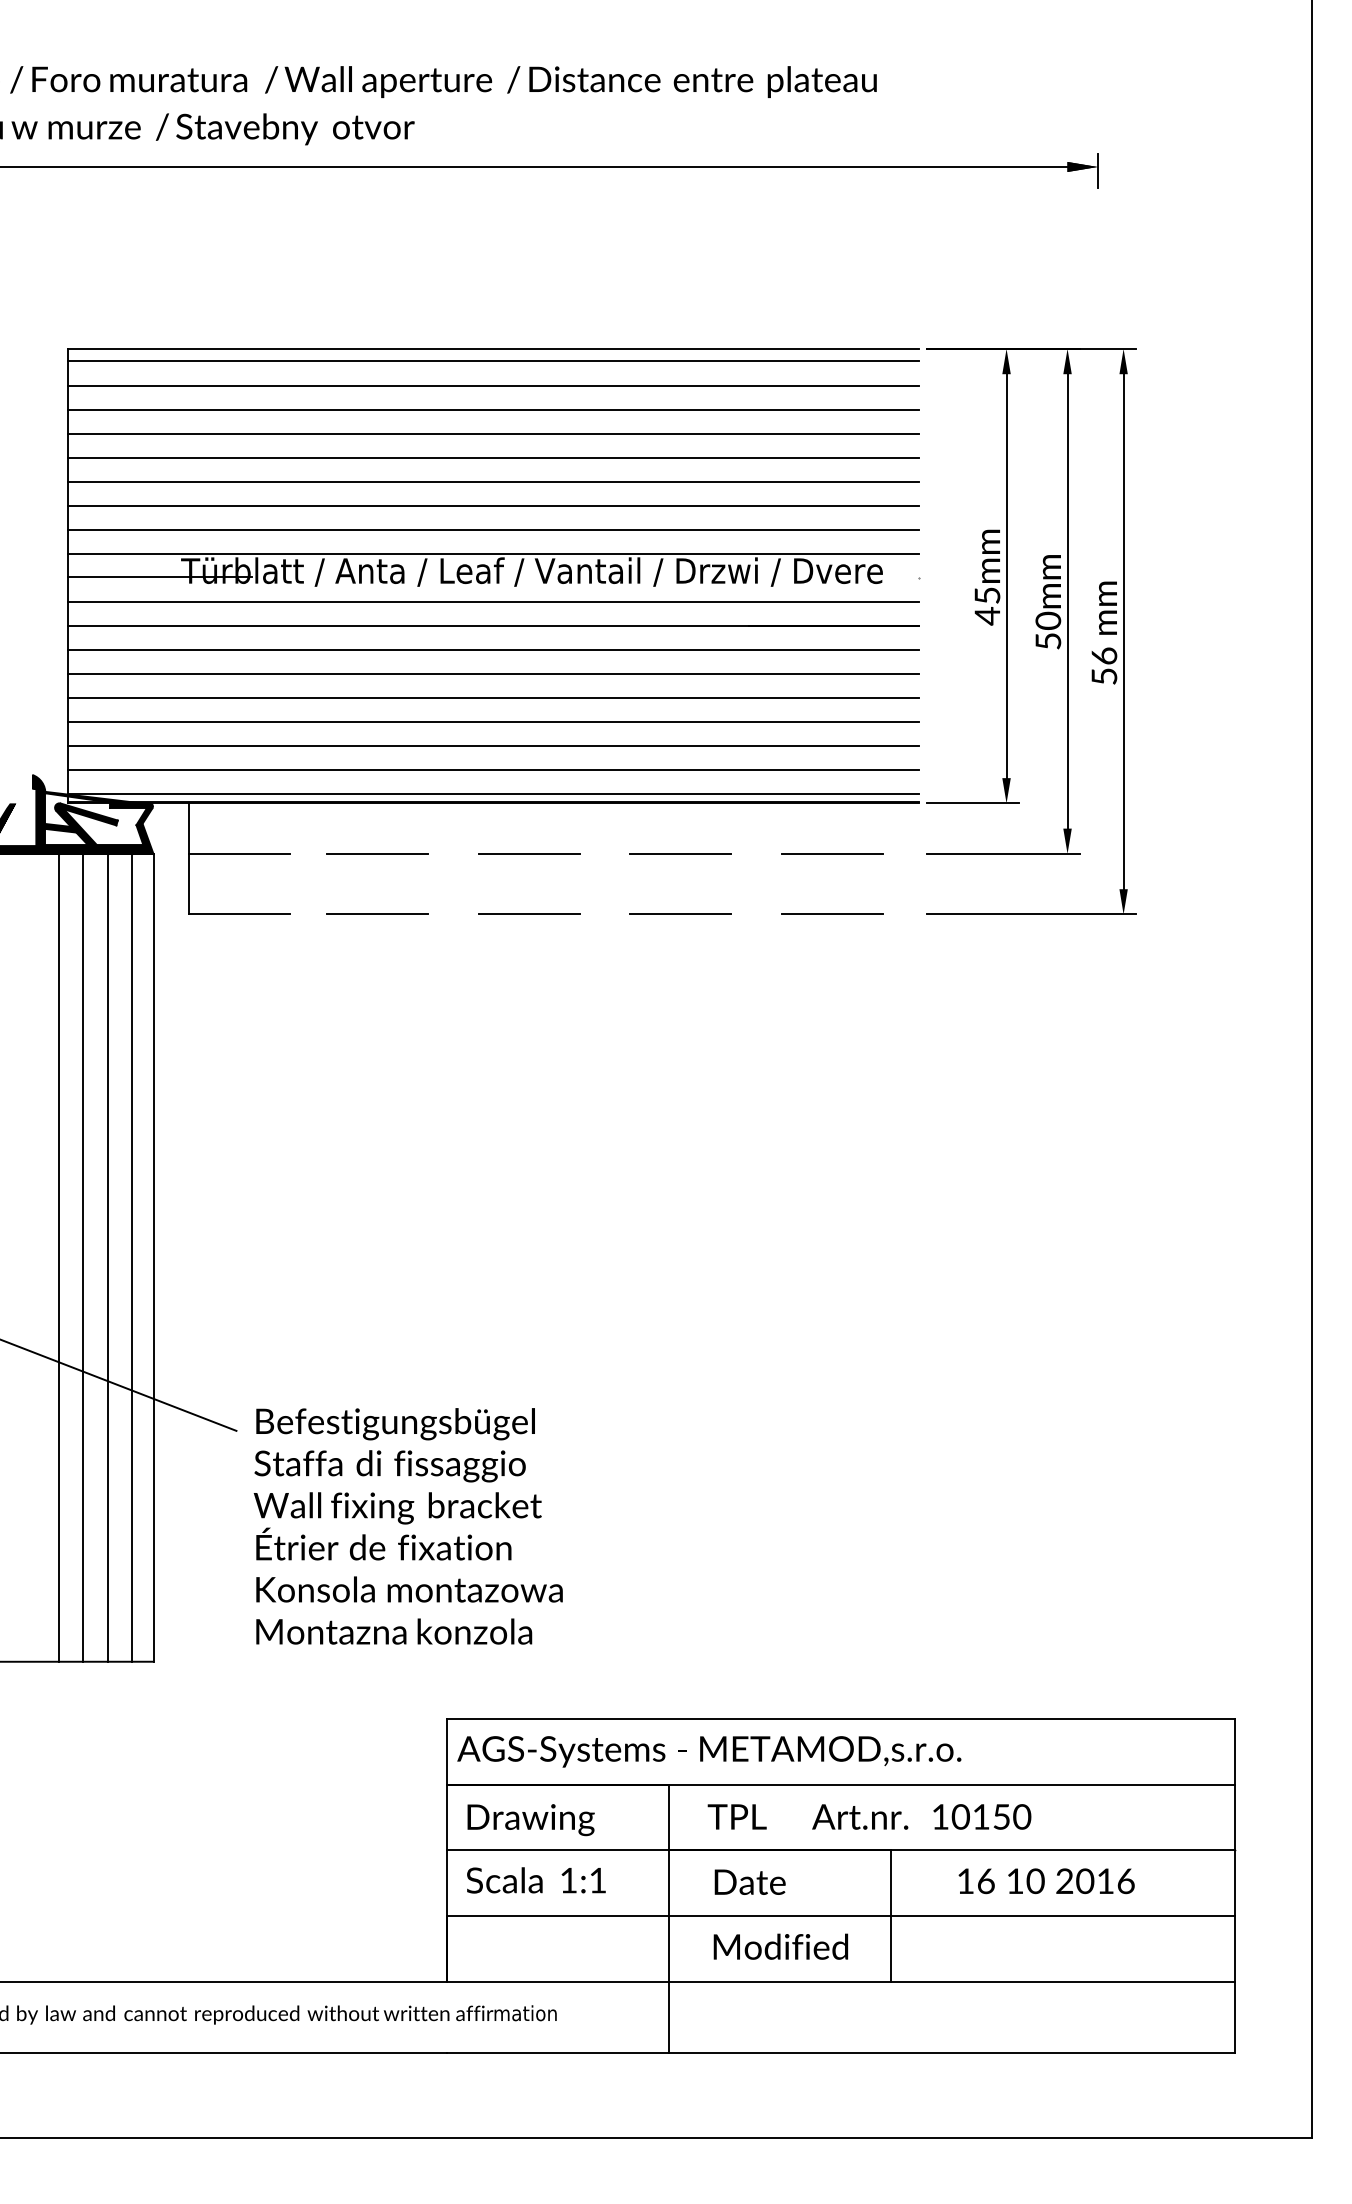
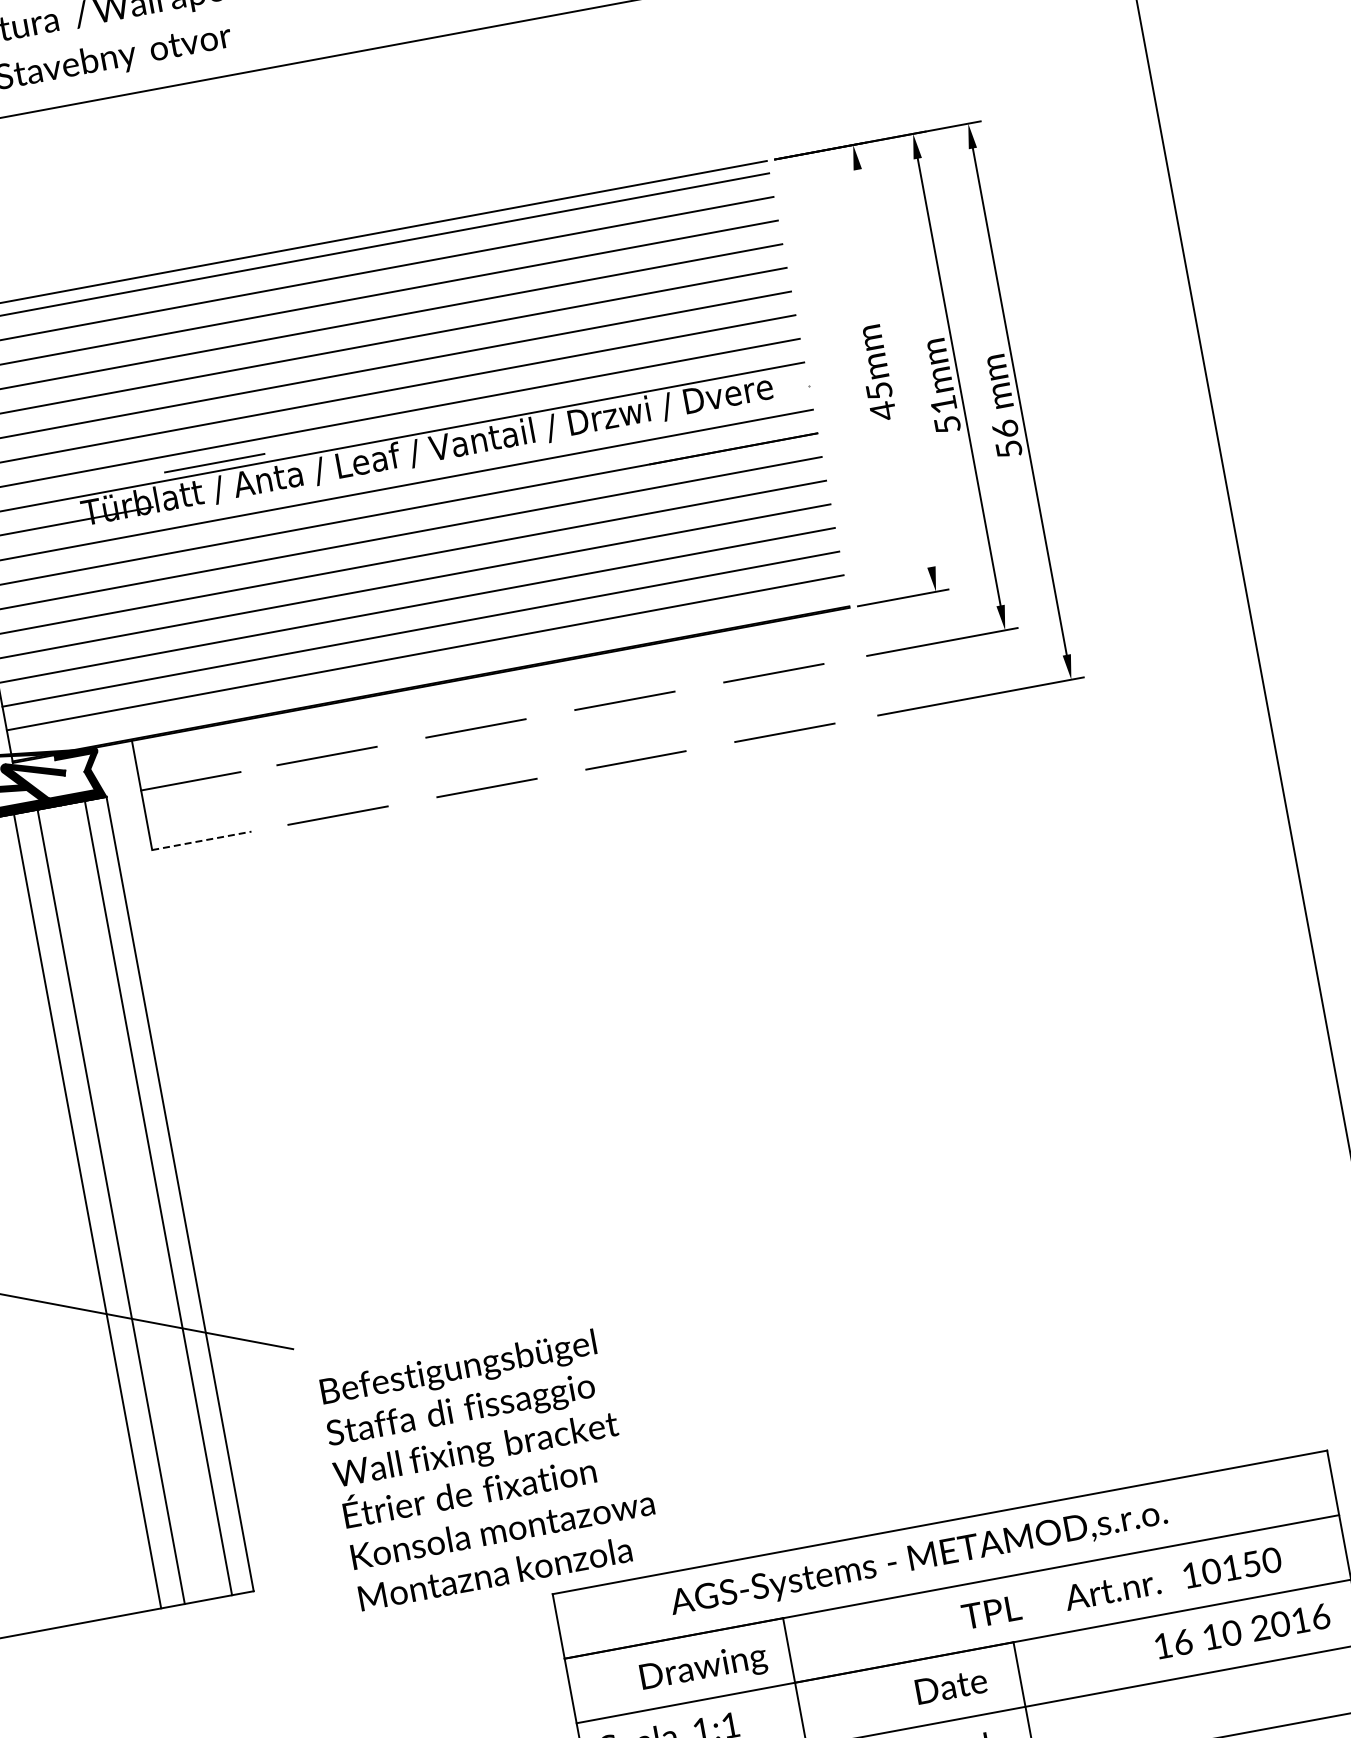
line: (320, 544) -> (214, 462), added
line: (1006, 576) -> (894, 368), removed
text: (1048, 620) -> (943, 404), 50mm -> 51mm
line: (492, 794) -> (428, 676), removed
line: (239, 914) -> (202, 840), solid -> dashed
line: (107, 1257) -> (134, 1202), removed
text: (407, 1526) -> (489, 1468), moved
text: (709, 1751) -> (918, 1559), moved
text: (869, 1816) -> (1121, 1587), moved
text: (530, 1820) -> (703, 1669), moved
text: (749, 1881) -> (950, 1685), moved
text: (1046, 1881) -> (1242, 1631), moved

